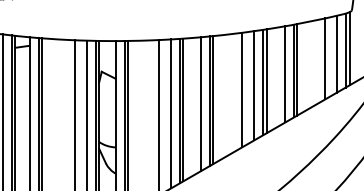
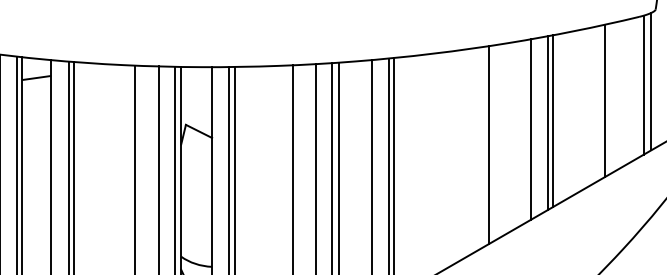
line: (337, 53) -> (628, 90), removed
line: (266, 81) -> (495, 143), removed
line: (254, 85) -> (472, 150), removed
line: (242, 89) -> (450, 158), removed

